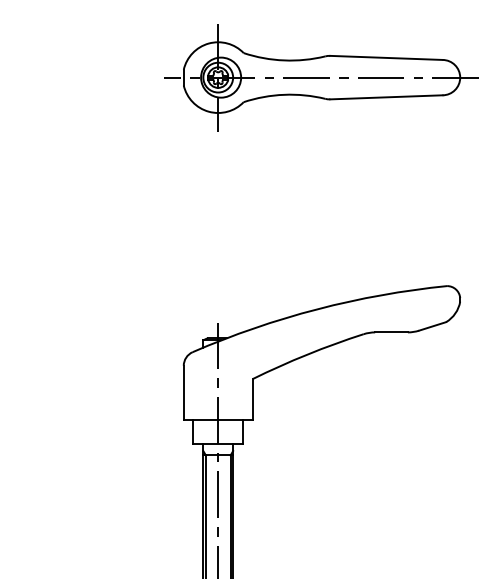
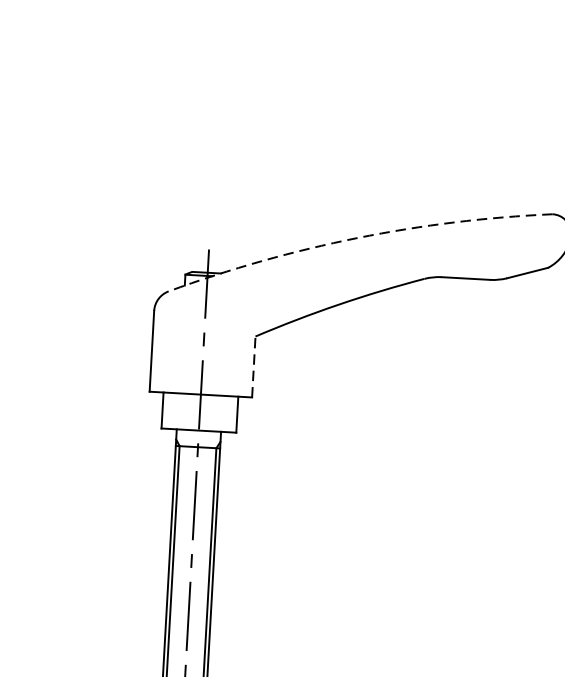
arc: (317, 309) -> (357, 238), solid -> dashed
line: (252, 399) -> (253, 366), solid -> dashed

